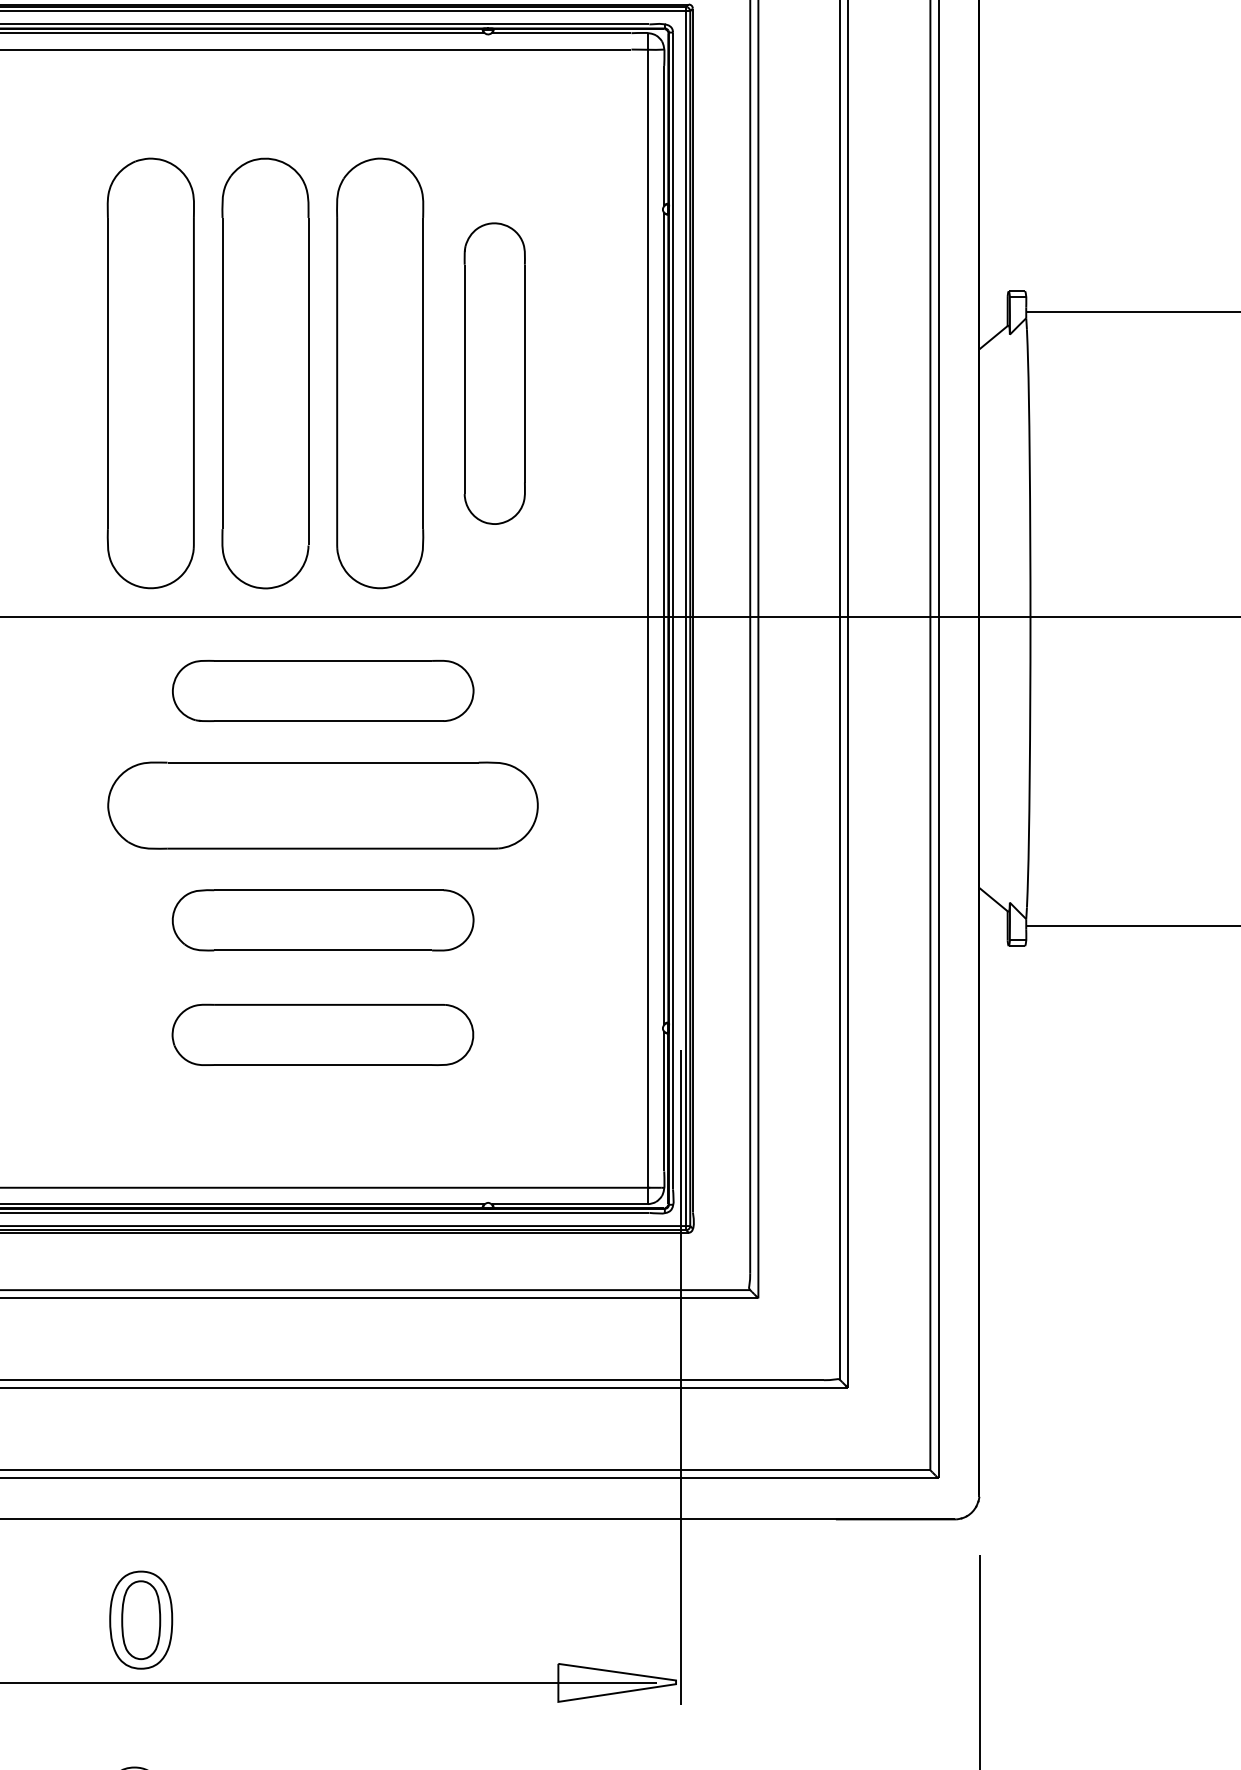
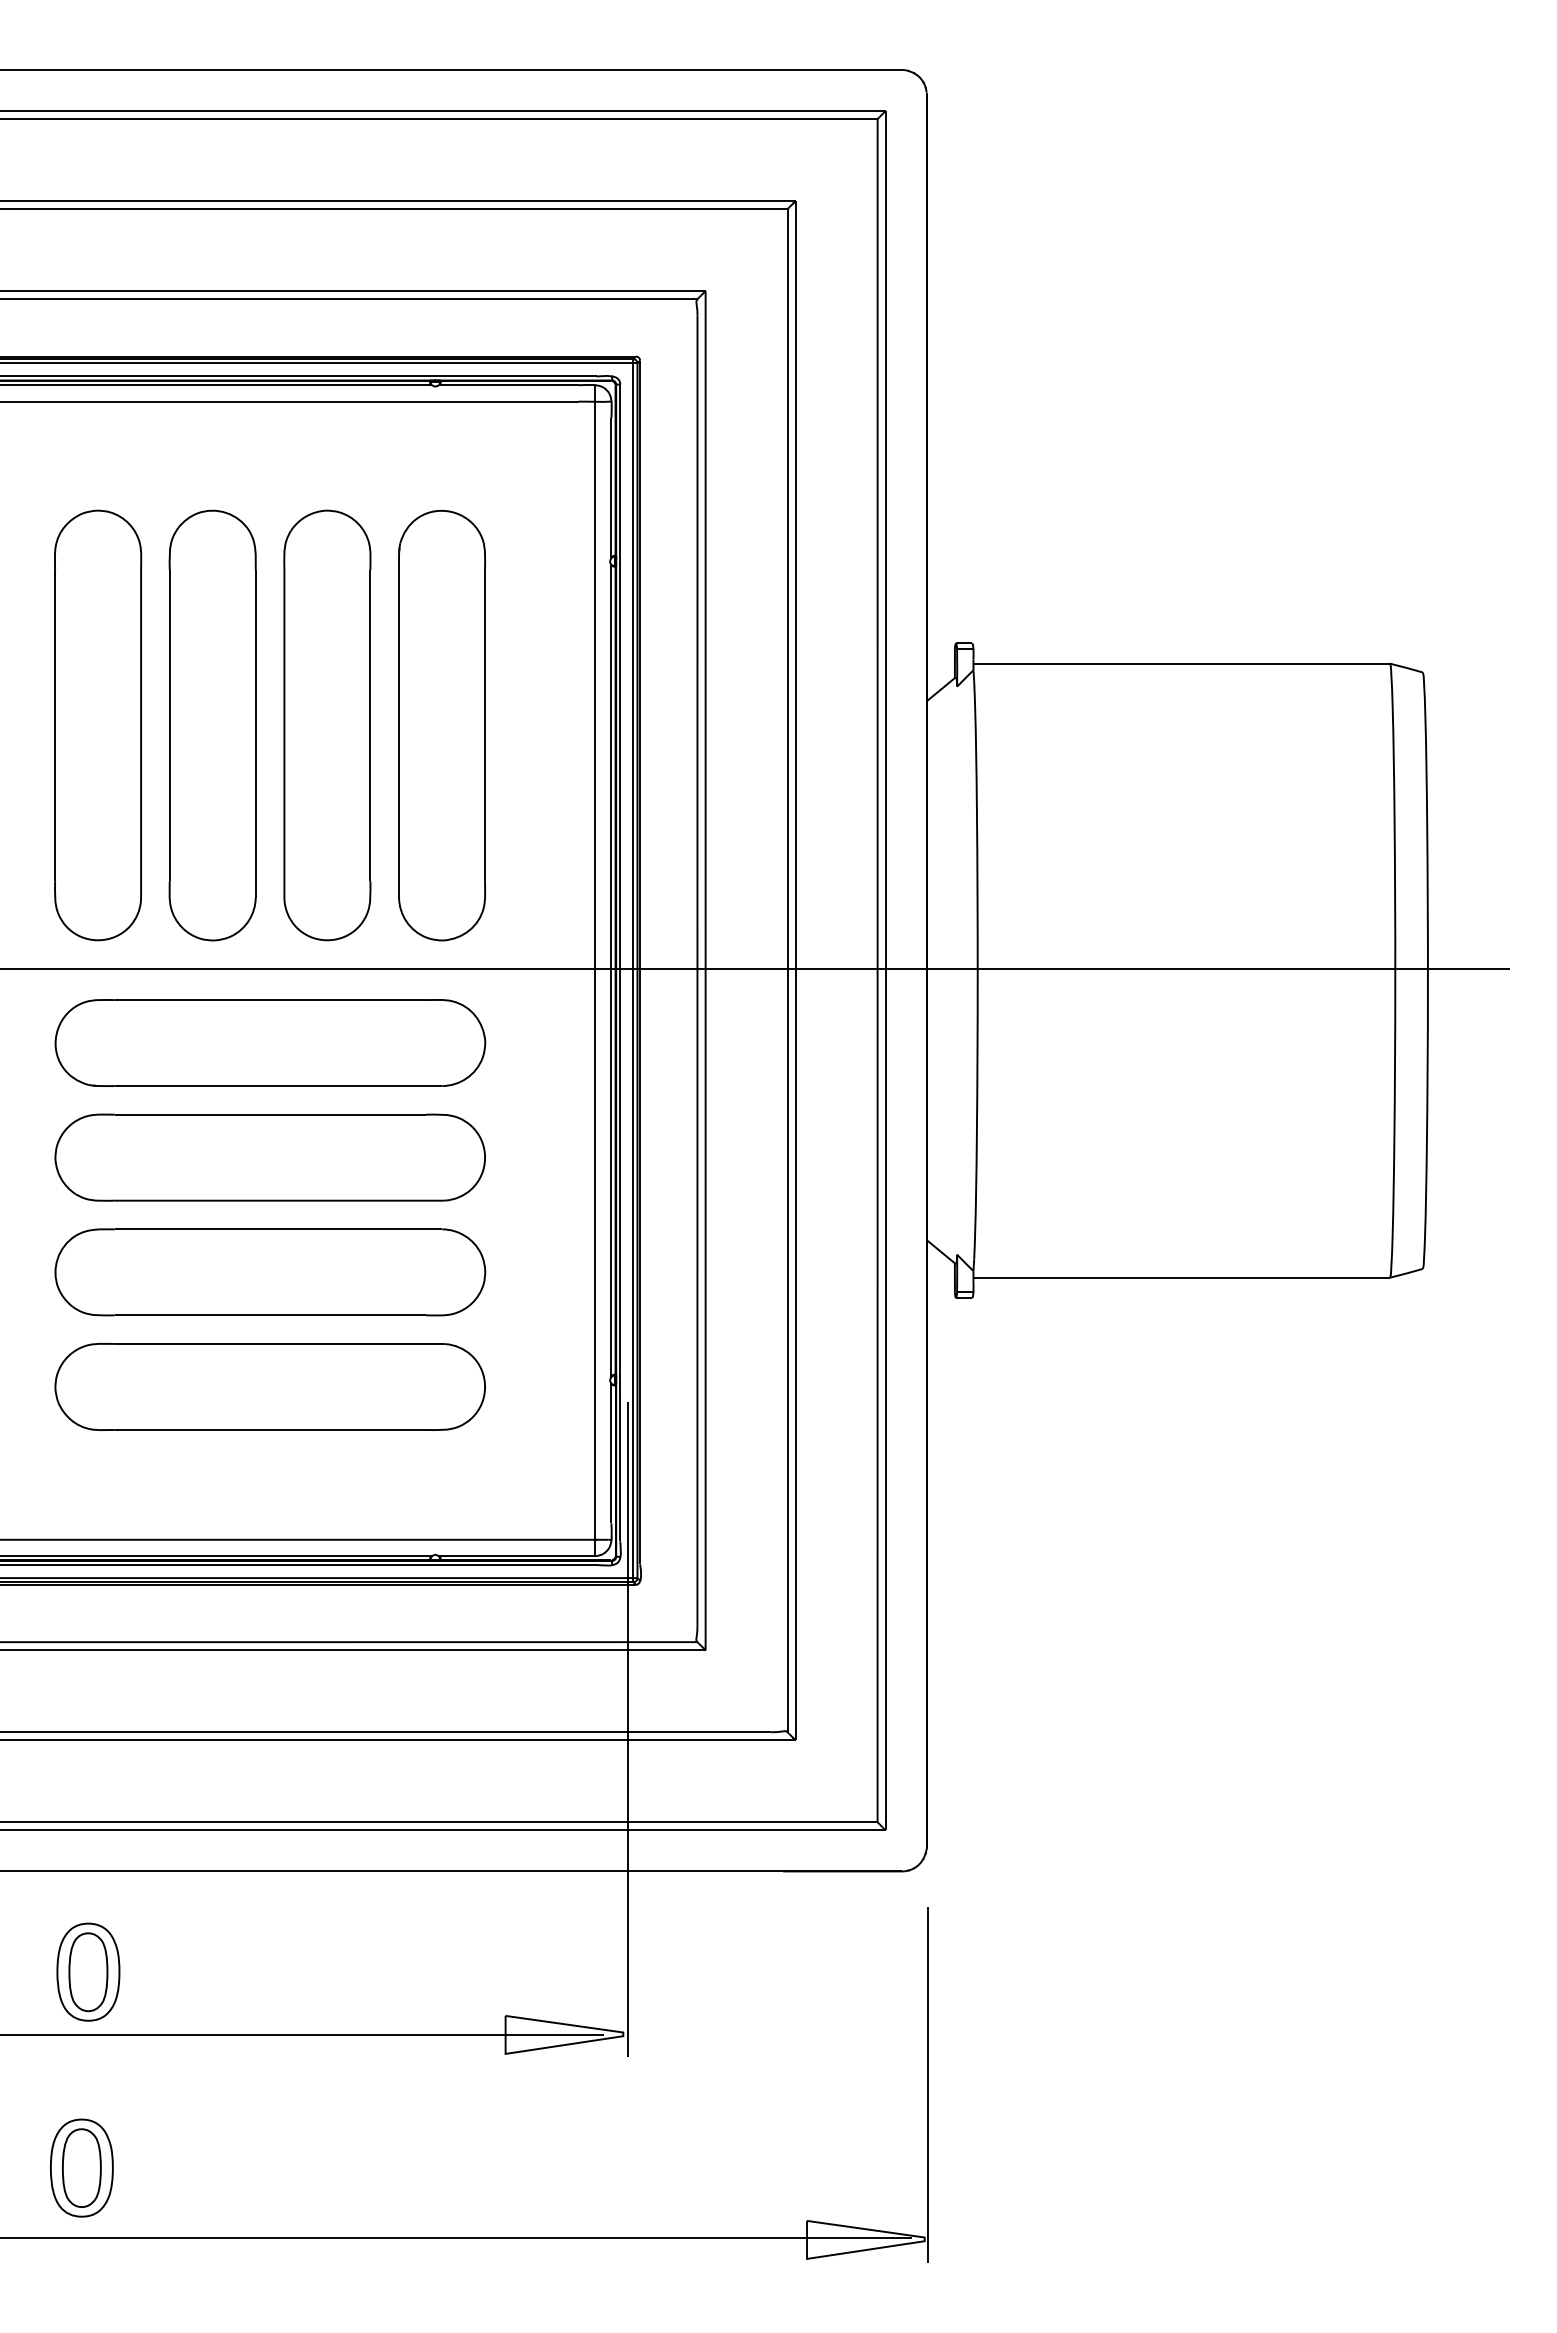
part: (494, 373) -> (441, 725), size x1.43
part: (323, 690) -> (270, 1042), size x1.43
part: (323, 920) -> (270, 1272), size x1.43
part: (322, 1034) -> (269, 1386), size x1.43

